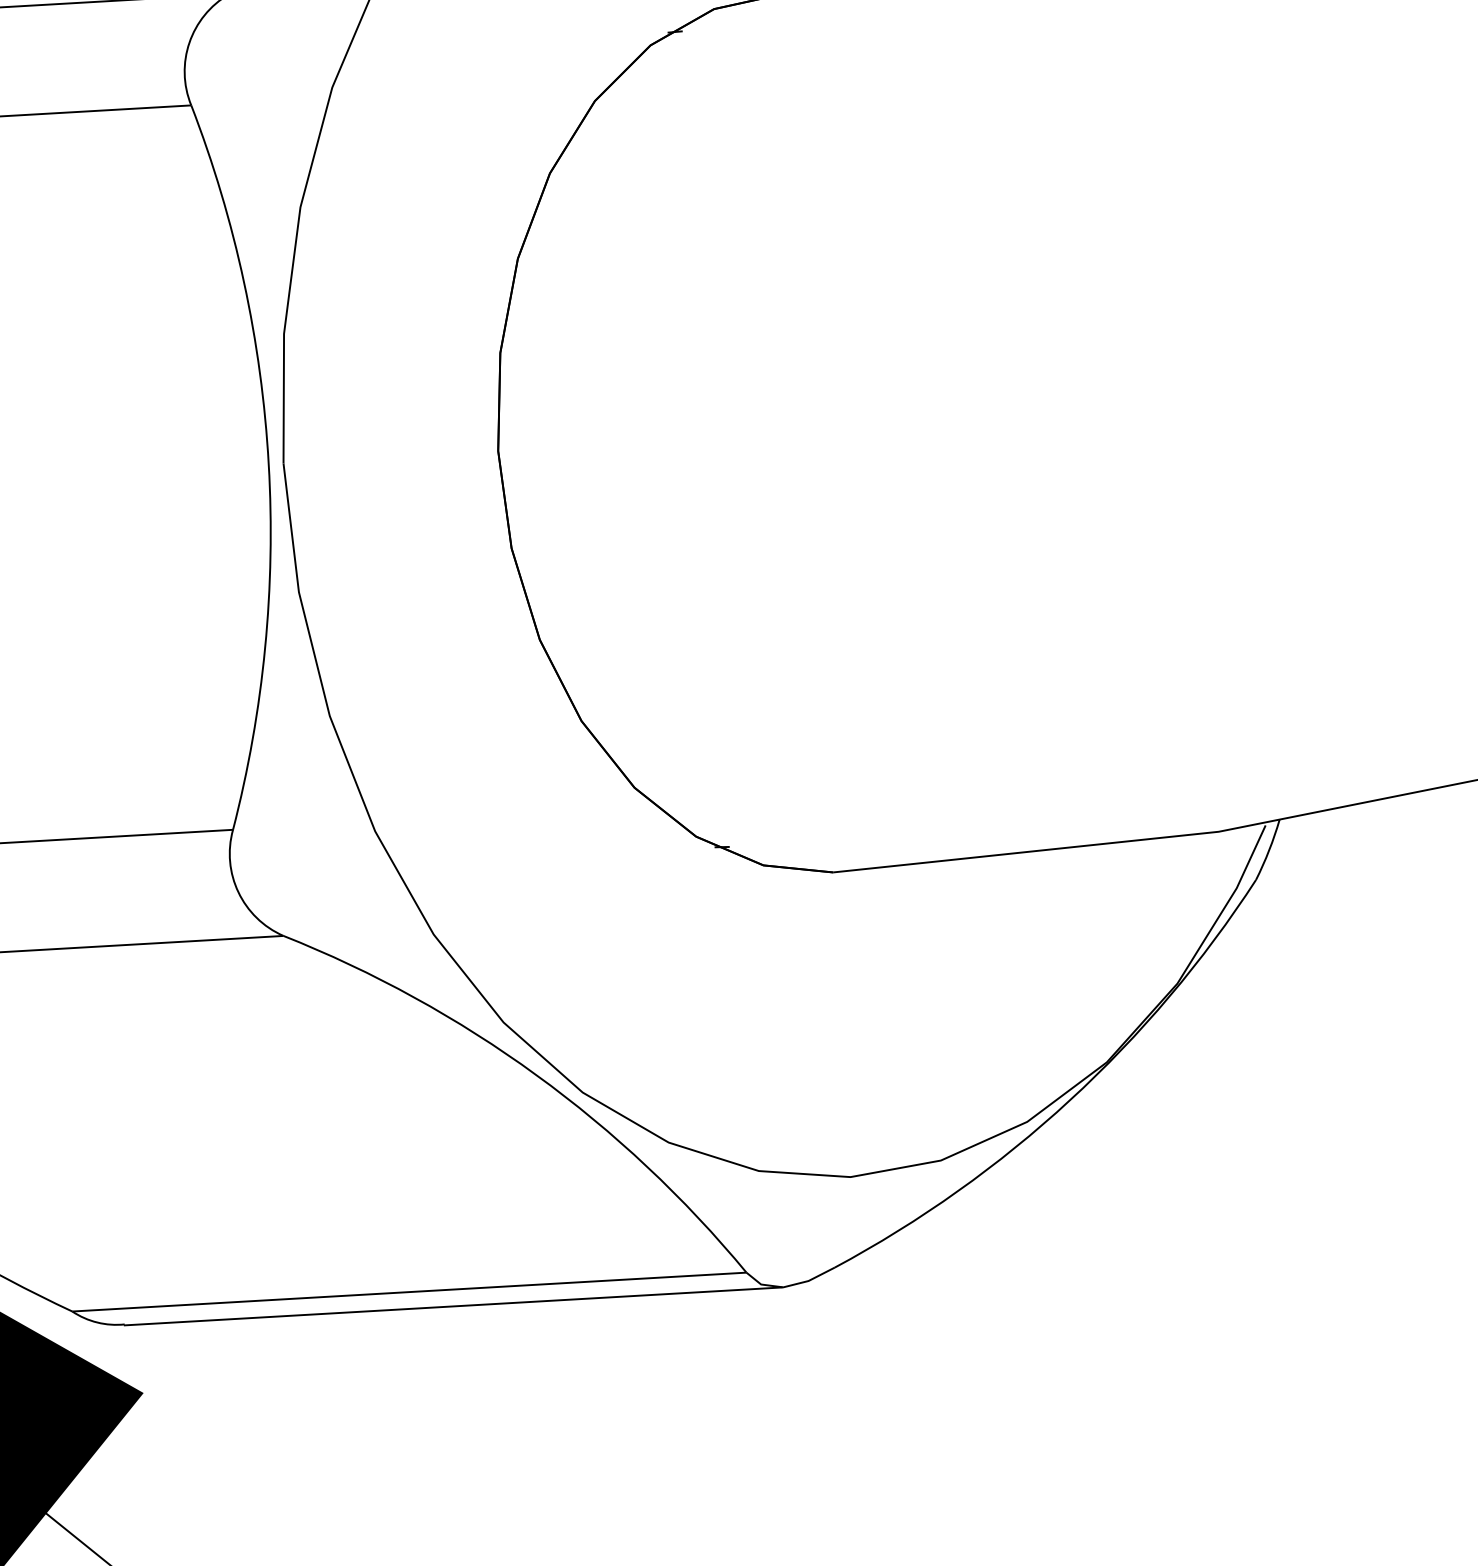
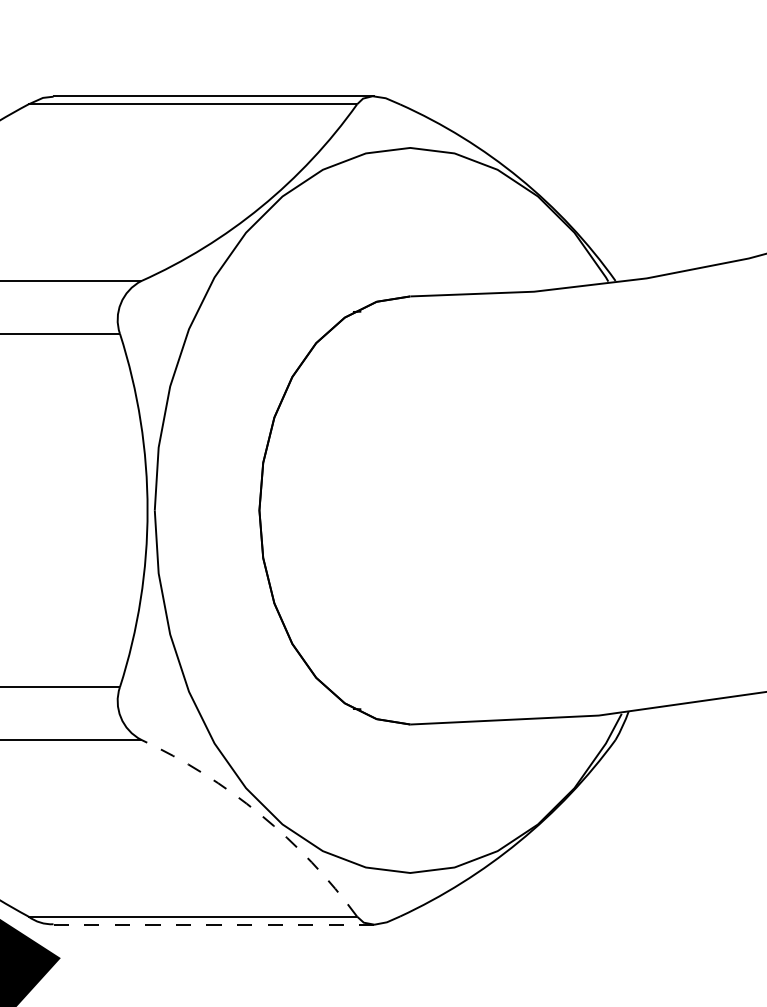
arc: (536, 1074) -> (260, 814), solid -> dashed
line: (455, 1305) -> (214, 924), solid -> dashed

